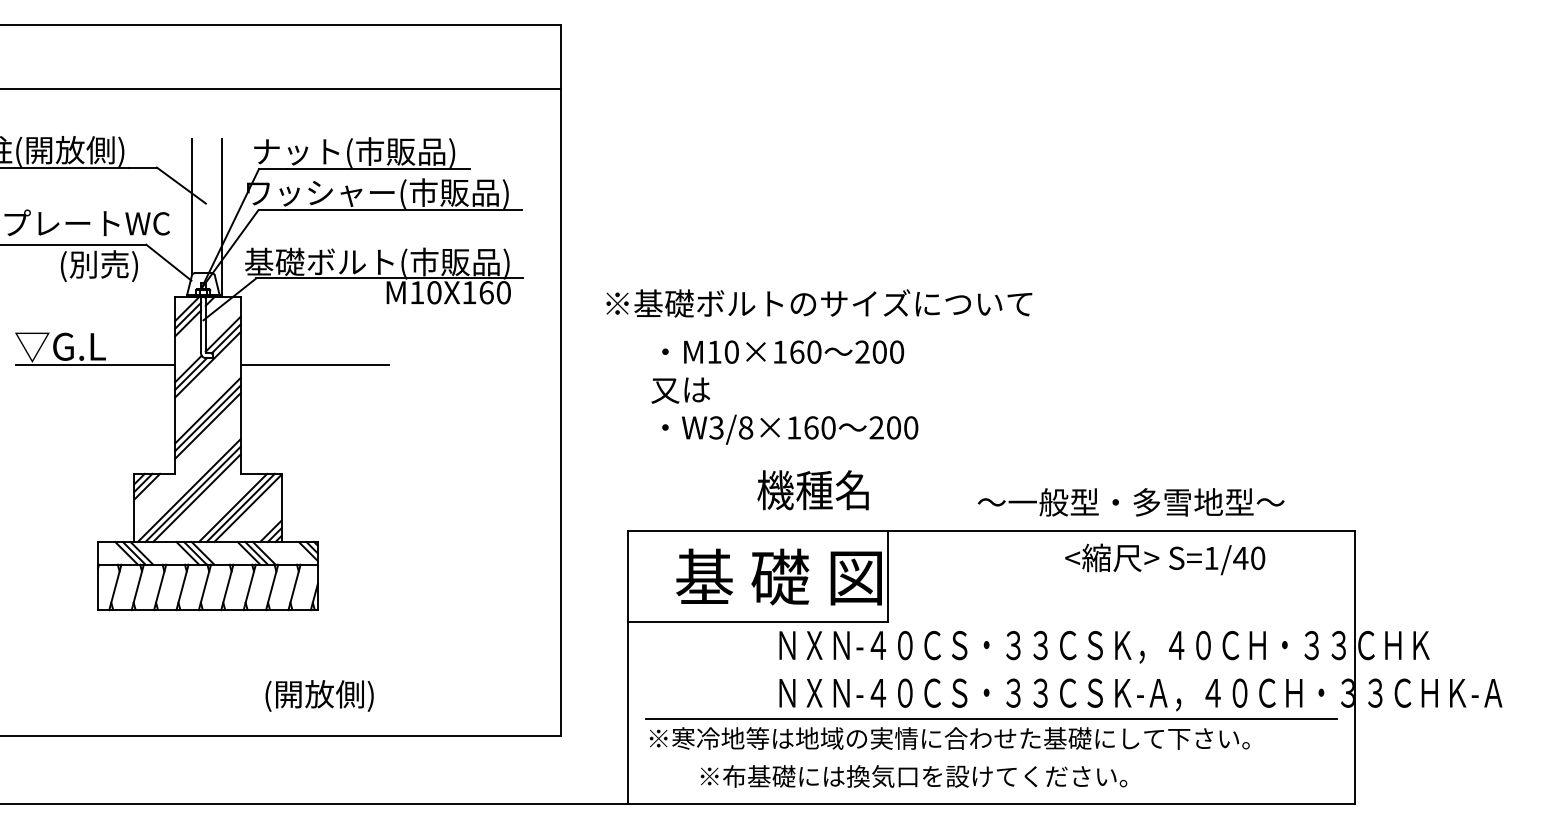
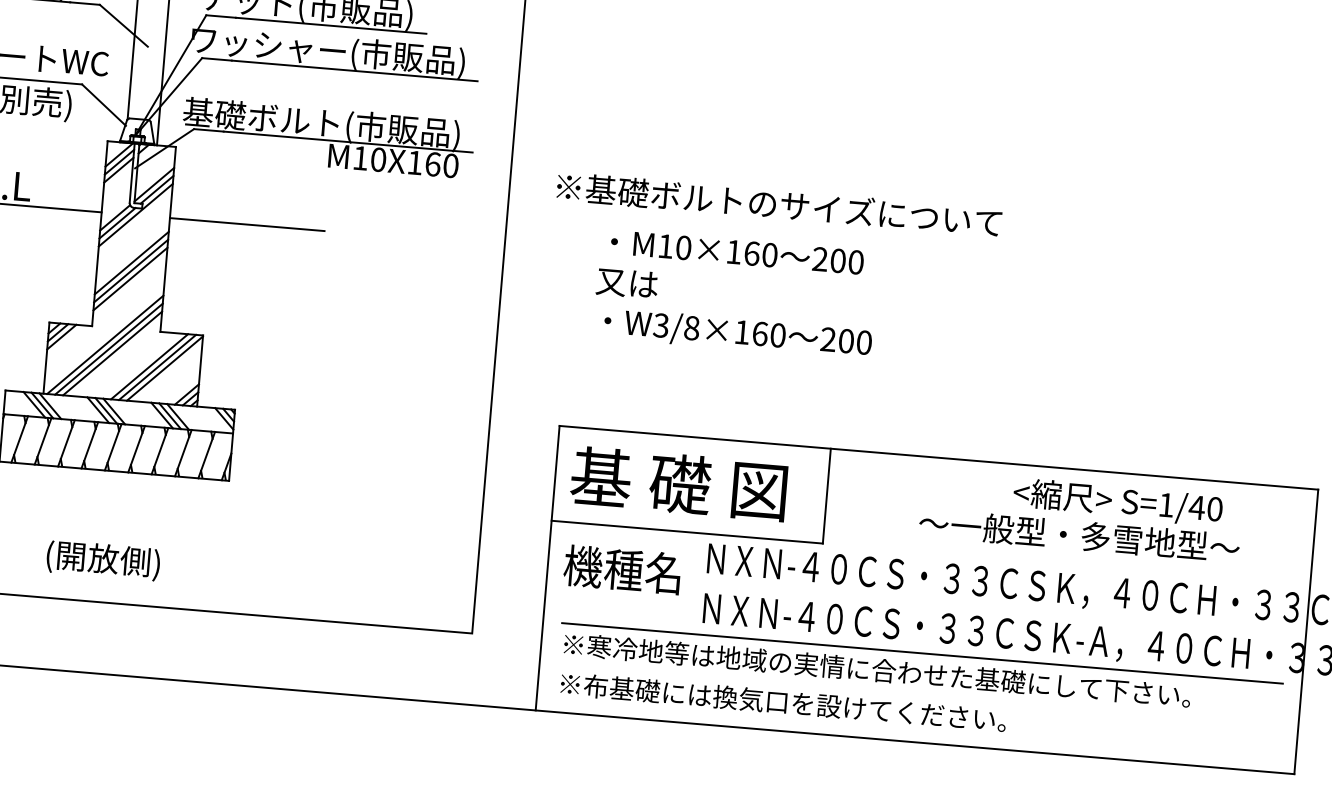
text: (812, 490) -> (621, 569), moved
text: (1130, 502) -> (1078, 535), moved
text: (778, 576) -> (678, 483), moved
text: (319, 695) -> (103, 560), moved
text: (913, 776) -> (782, 702), moved

